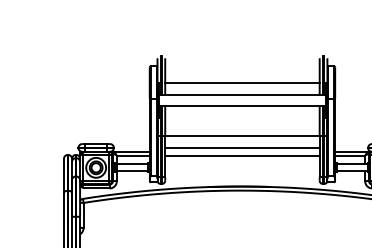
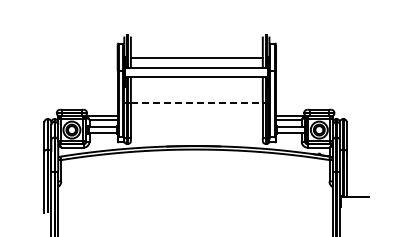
line: (242, 135) -> (196, 102), solid -> dashed
line: (242, 148) -> (196, 113), removed
line: (242, 155) -> (196, 119), removed

